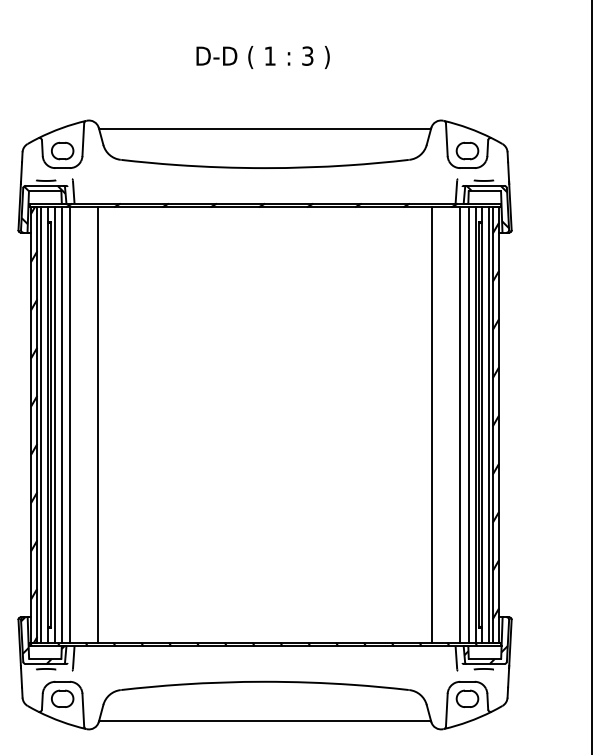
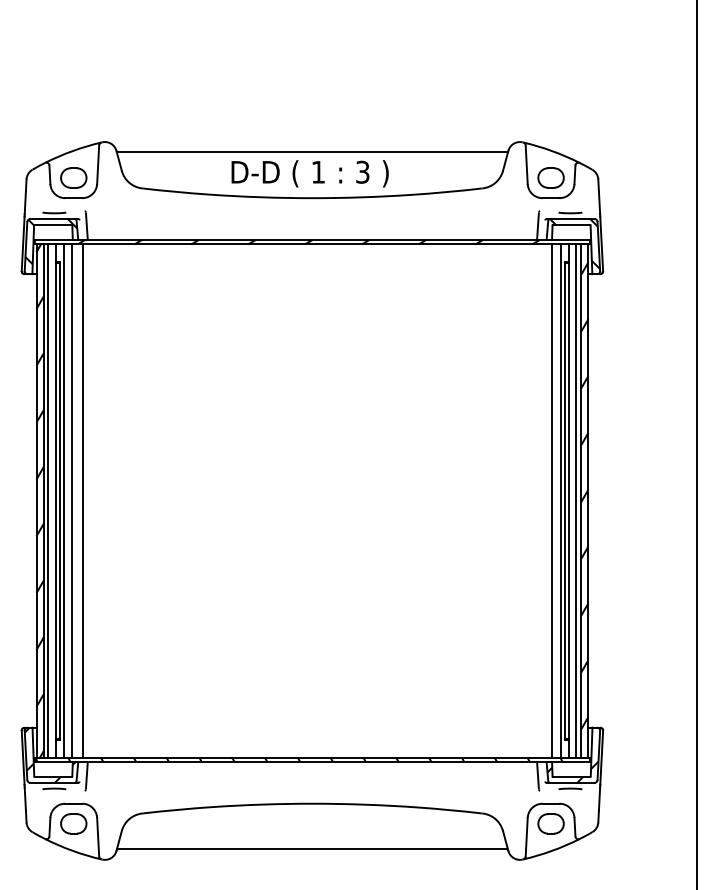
text: (262, 57) -> (309, 173), moved
line: (98, 424) -> (116, 500), removed
line: (432, 424) -> (509, 500), removed
line: (460, 424) -> (542, 500), removed

